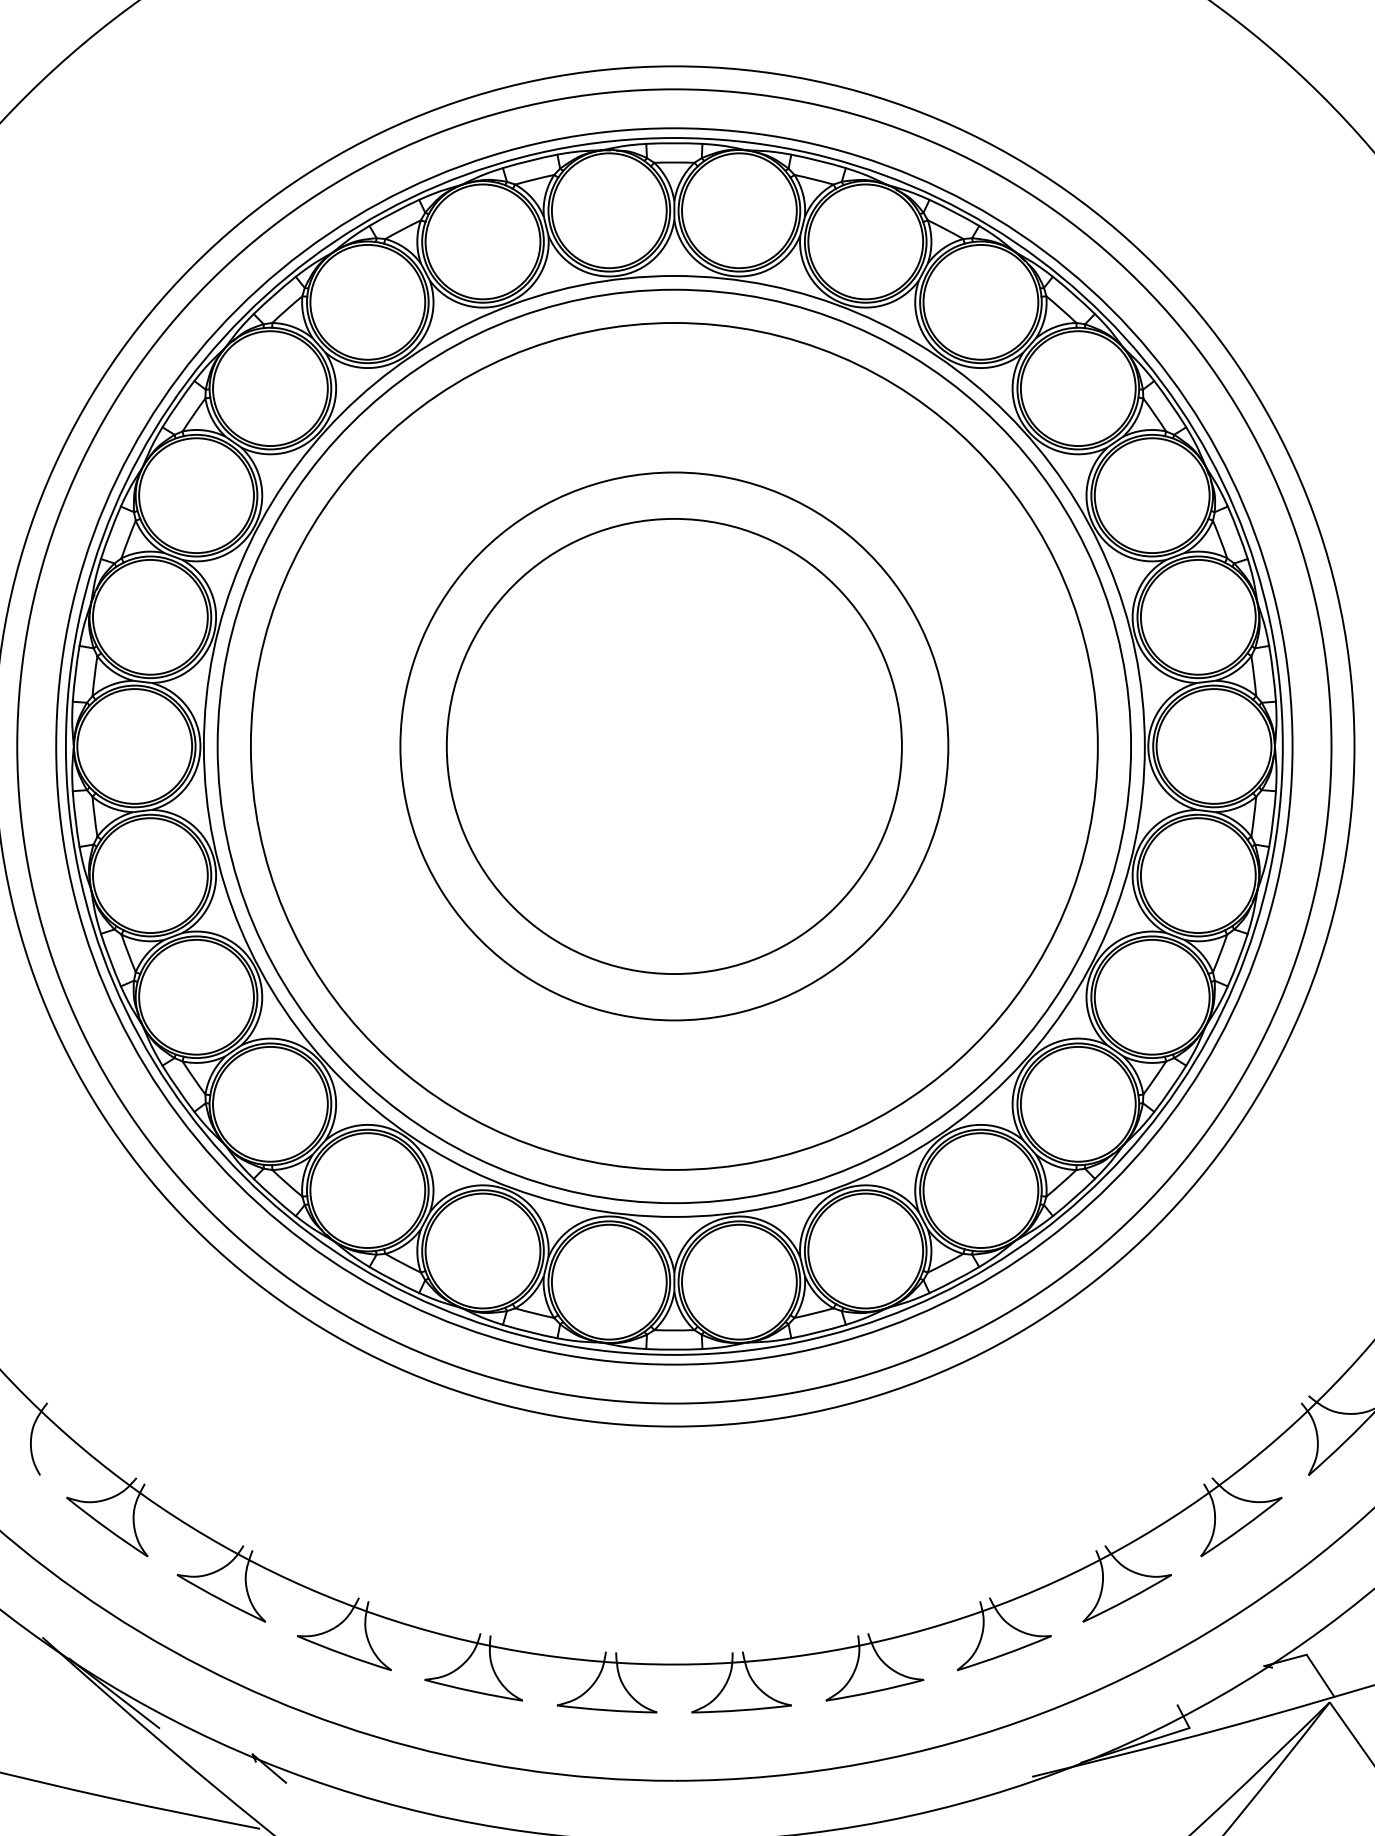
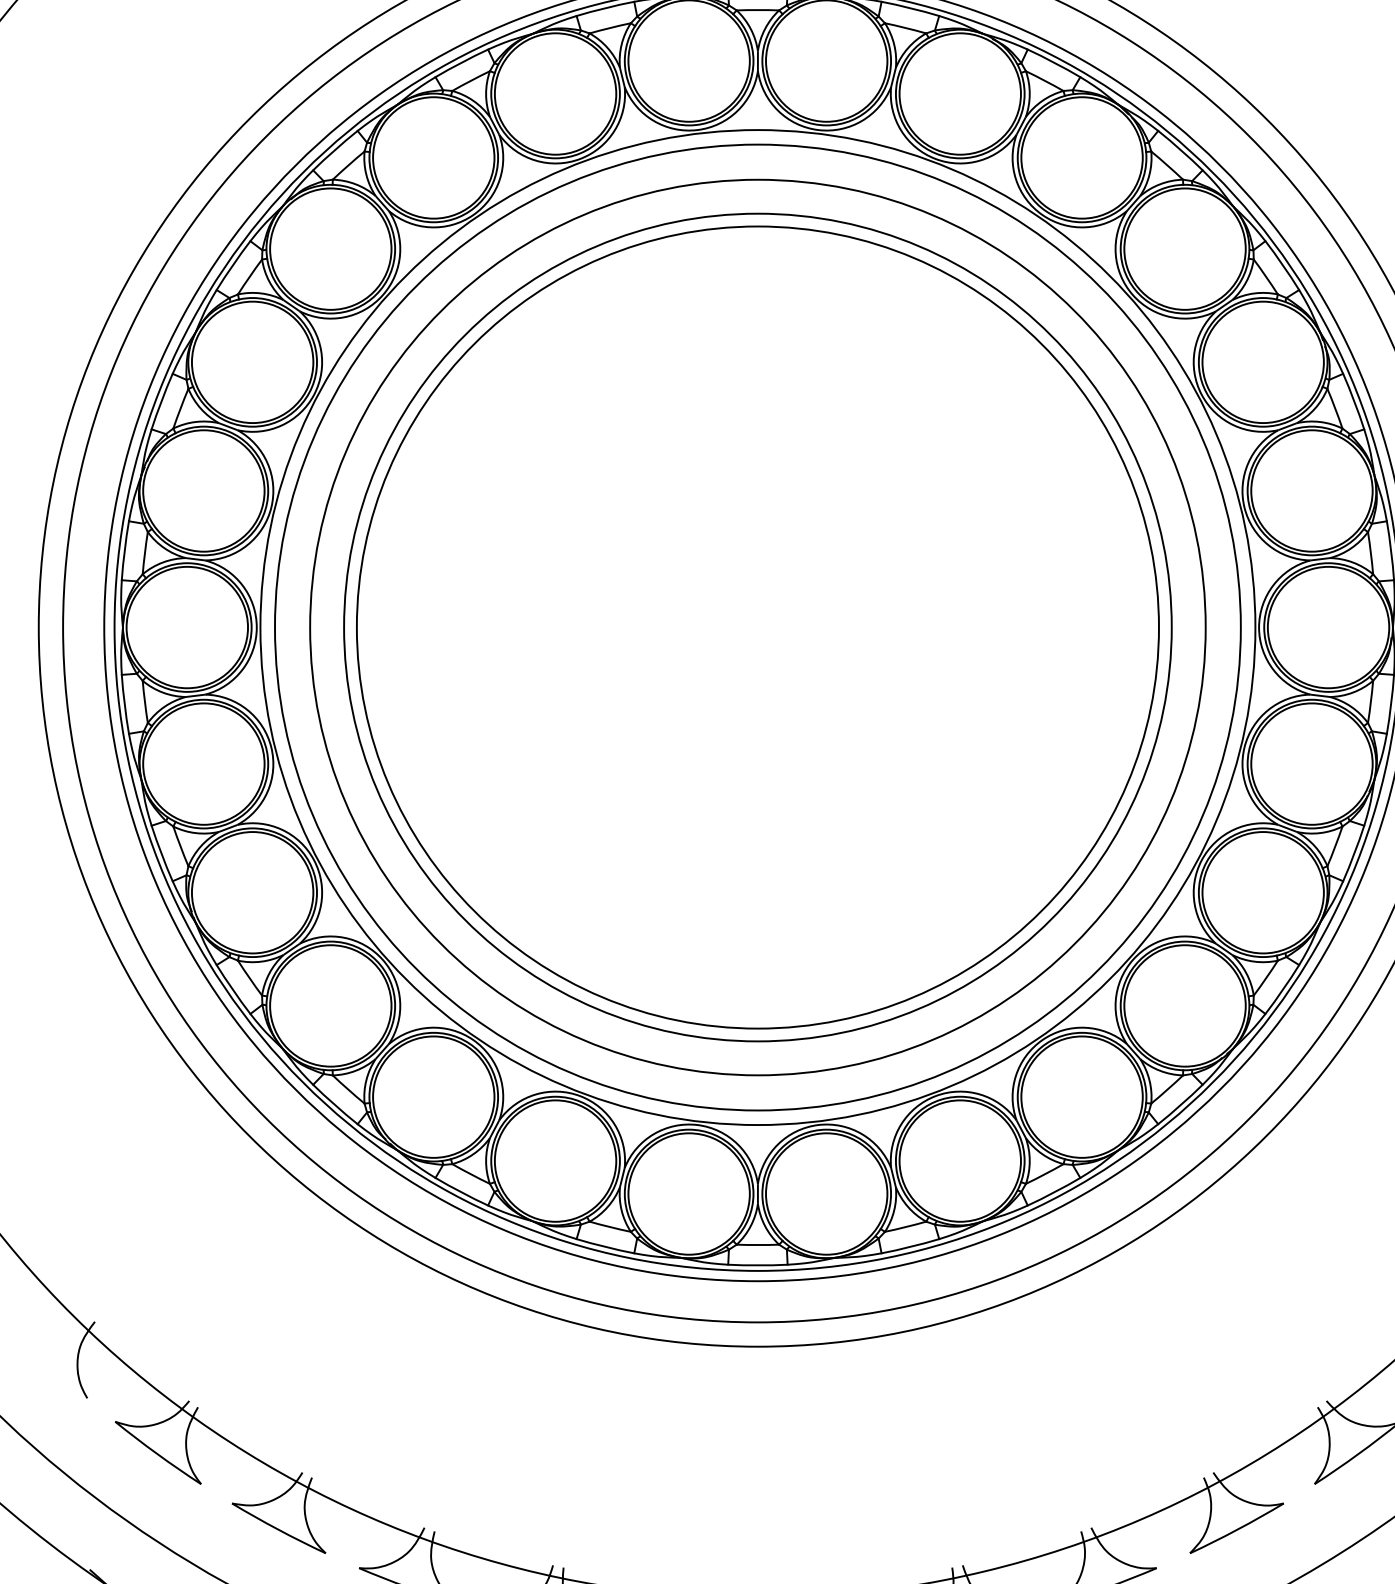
circle: (674, 746) -> (758, 627), size x1.43
circle: (674, 746) -> (758, 627), size x1.67

